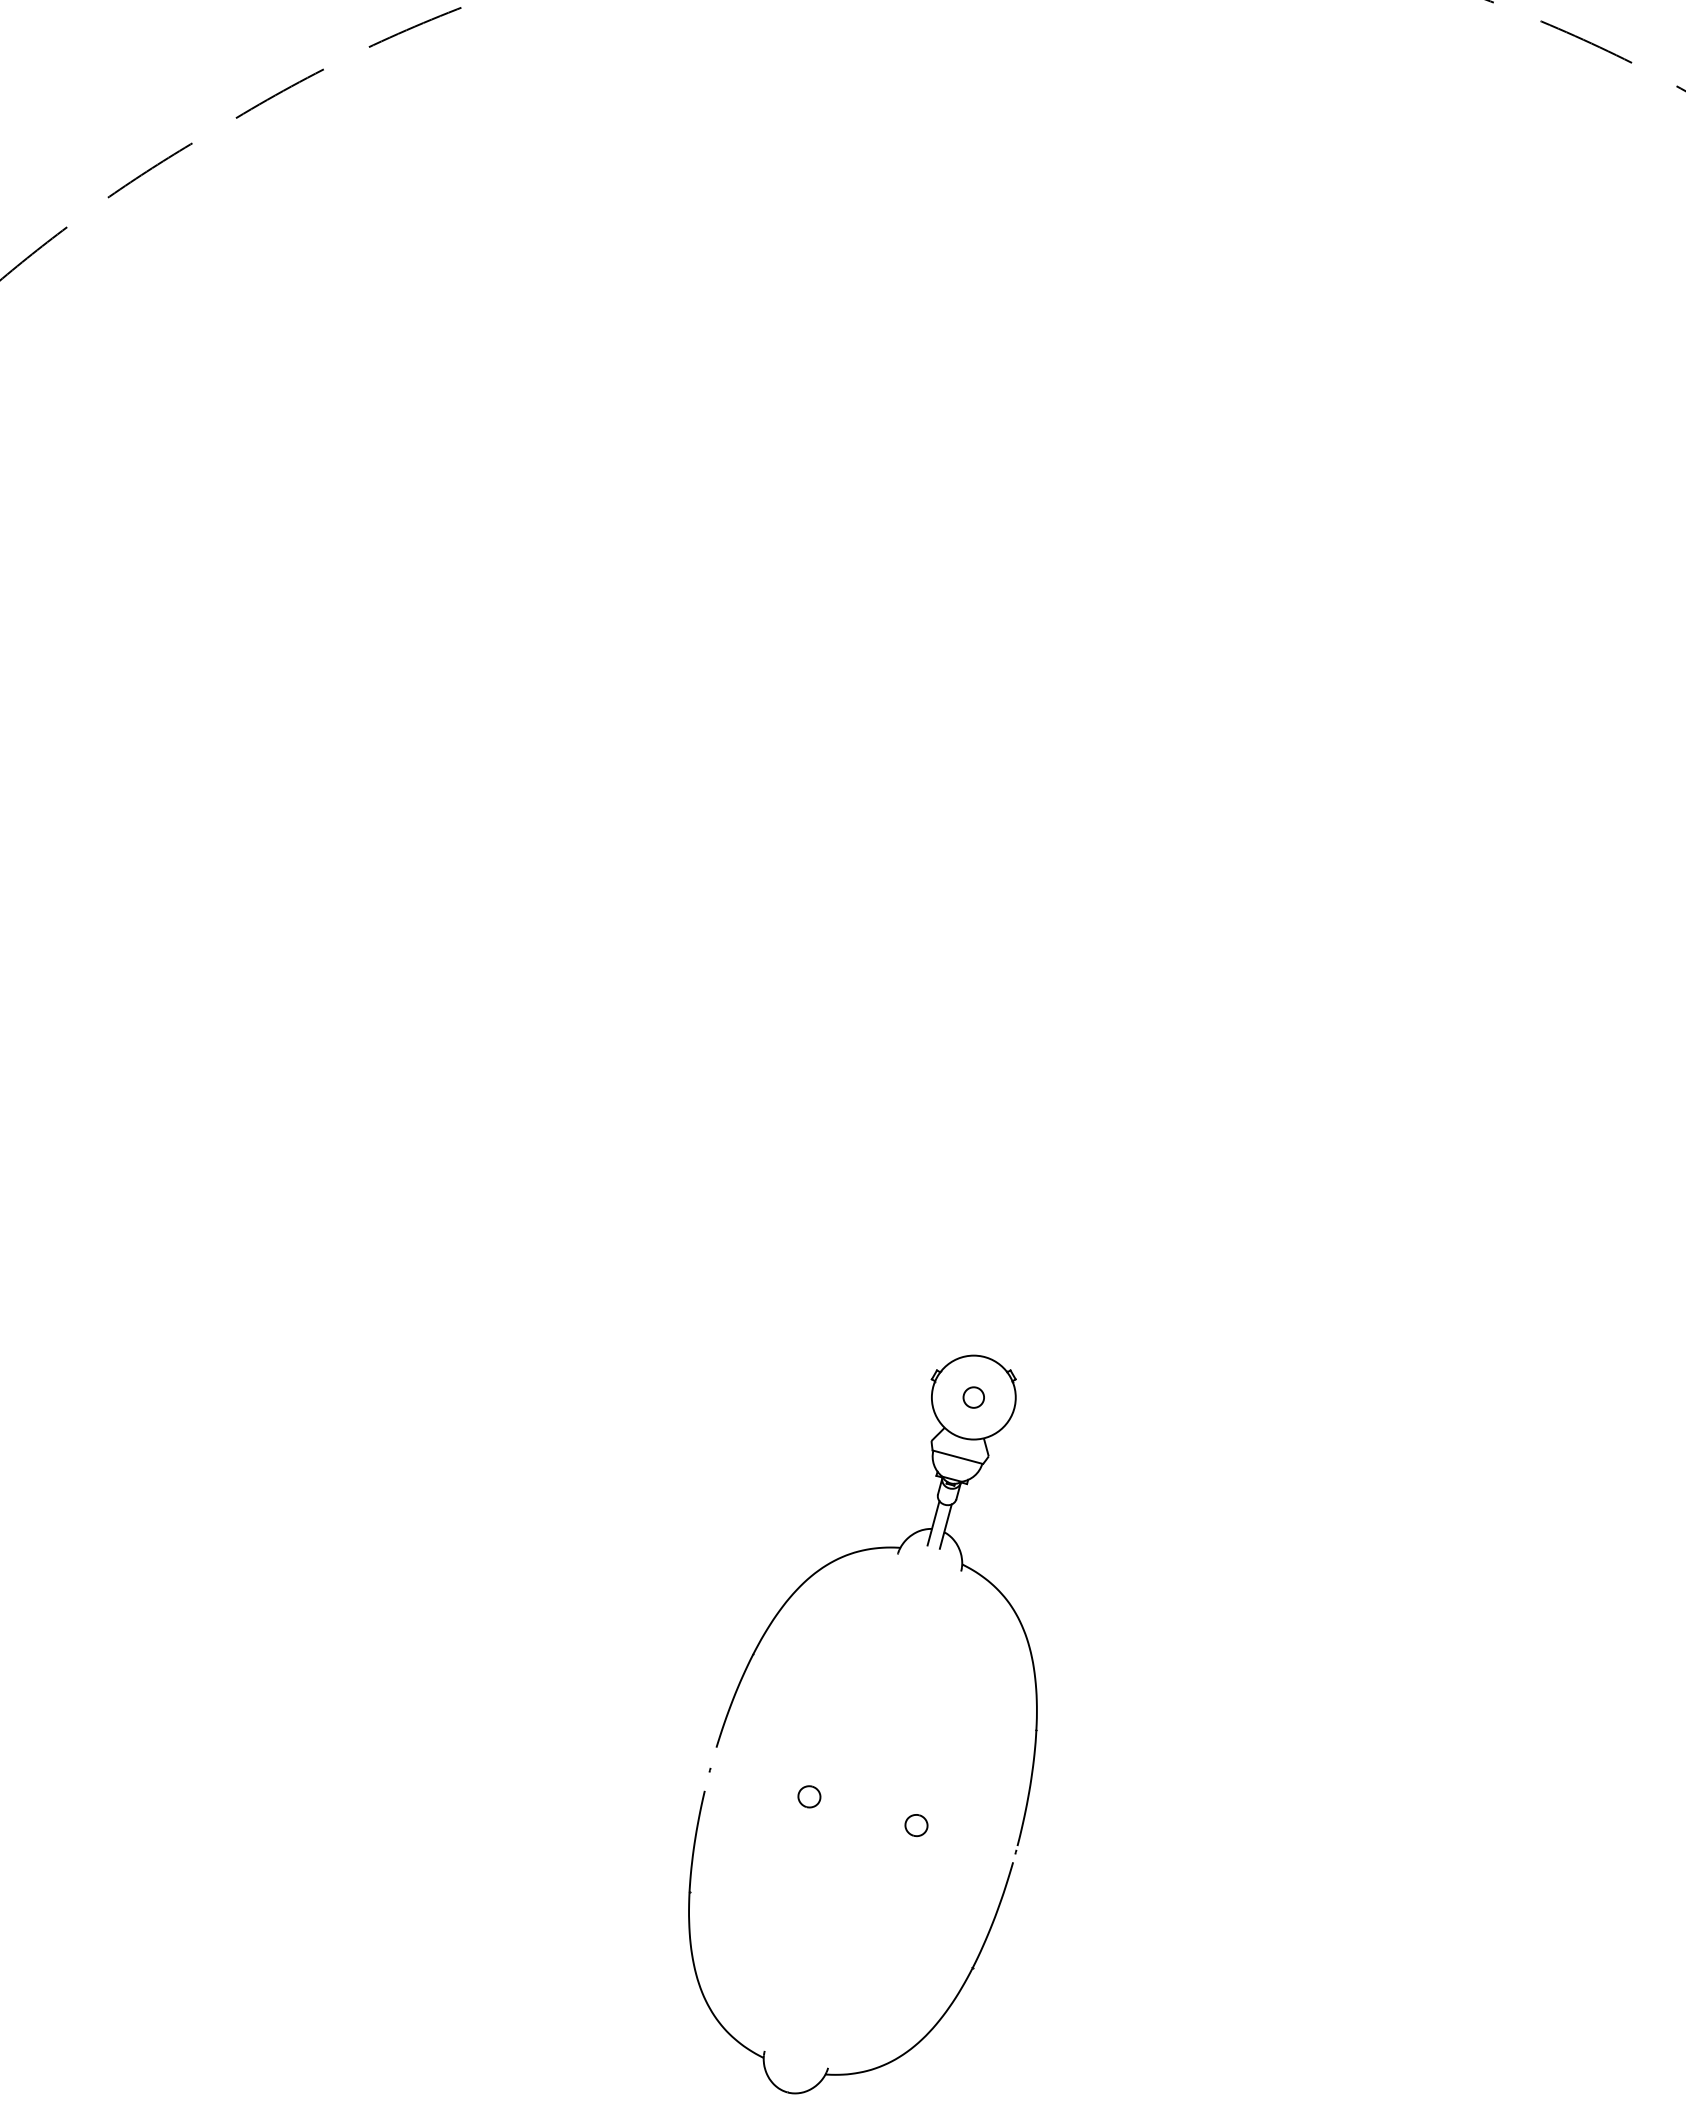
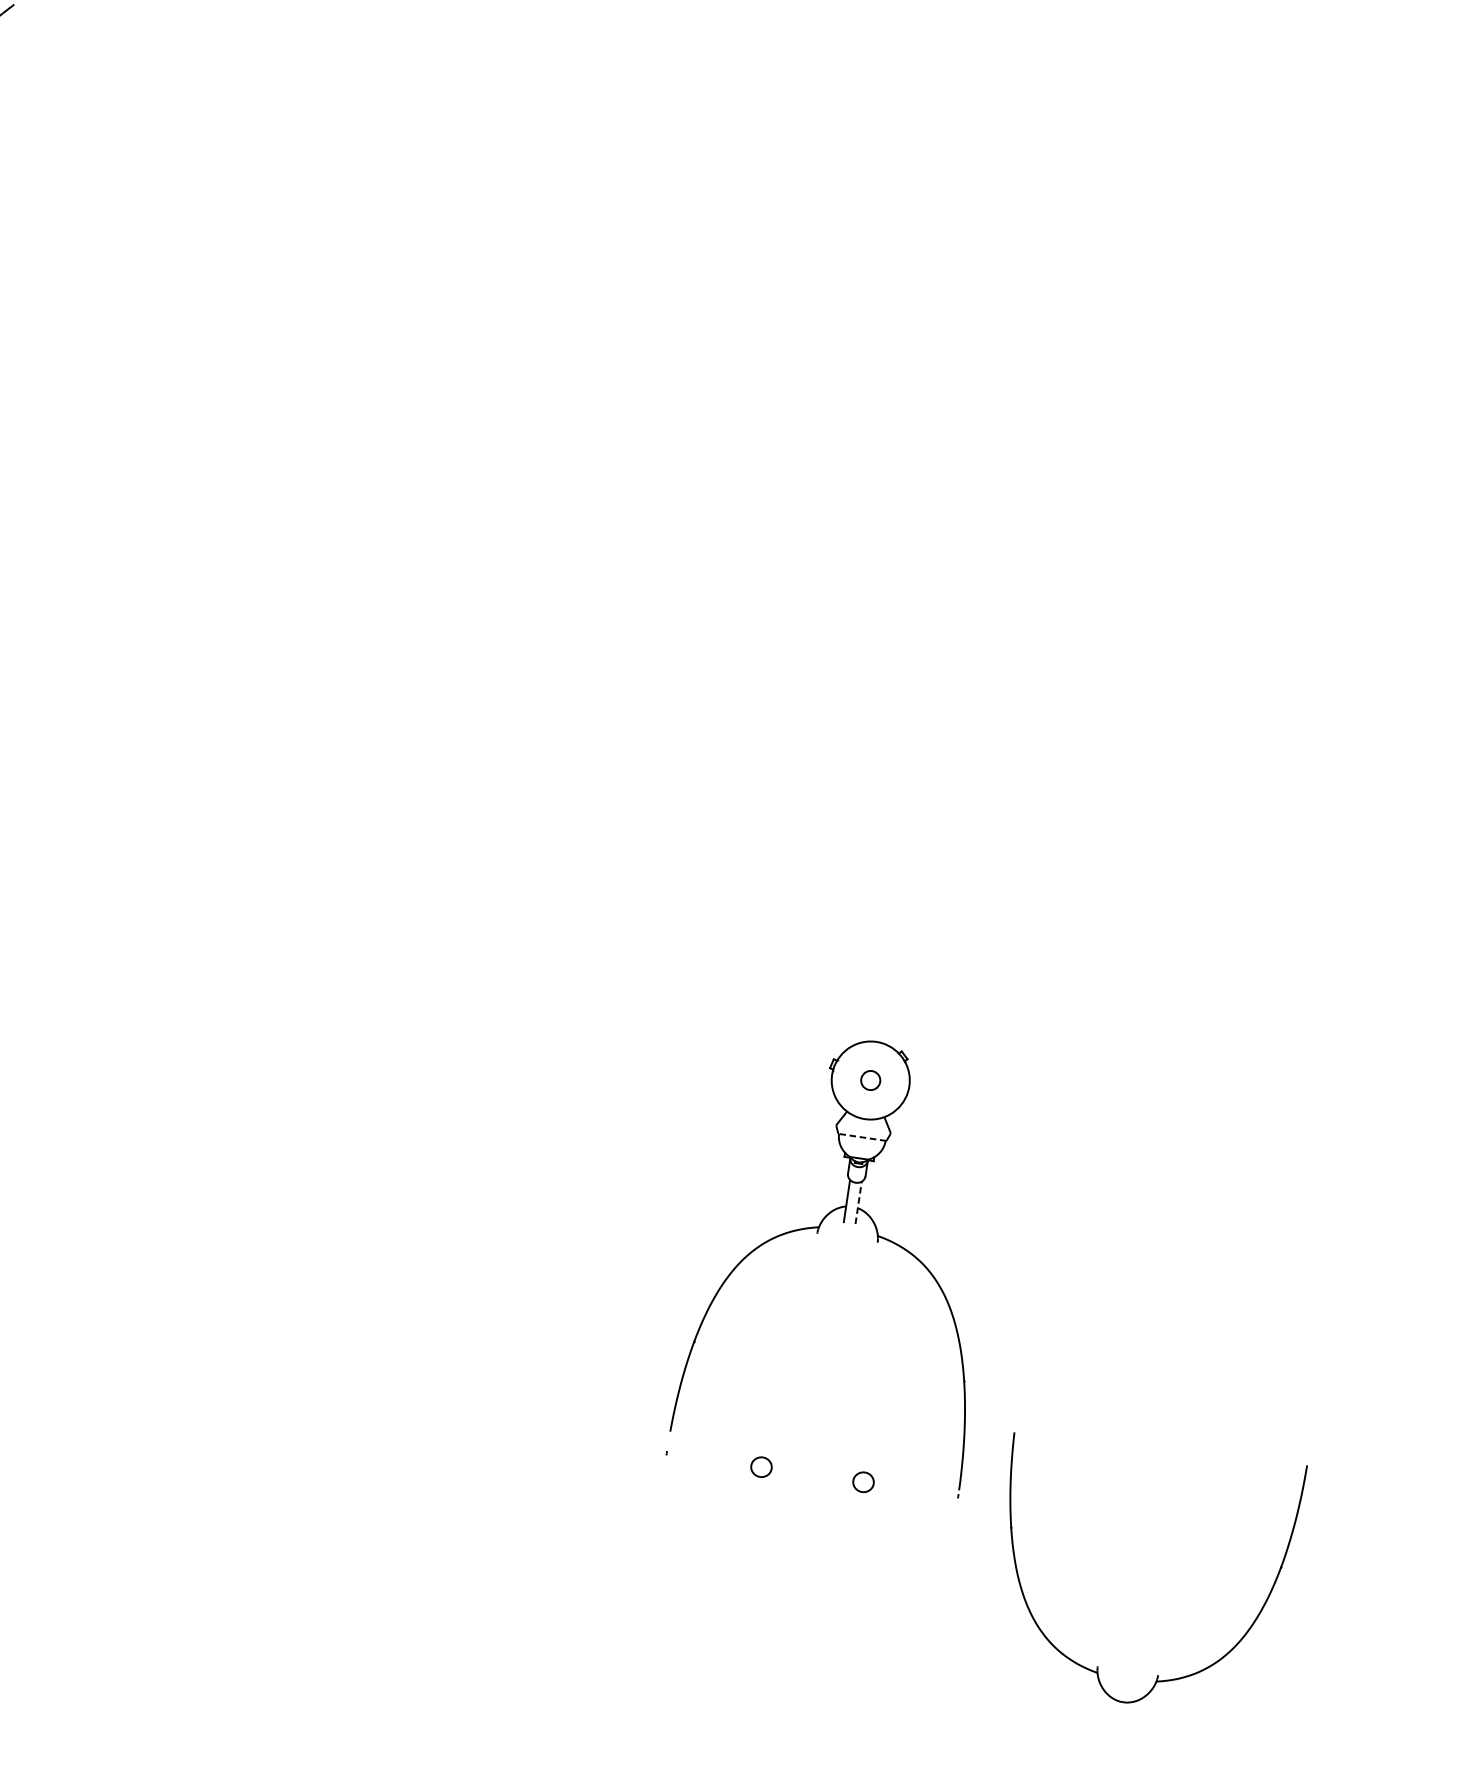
line: (957, 1457) -> (862, 1137), solid -> dashed
line: (945, 1526) -> (858, 1202), solid -> dashed
part: (943, 2013) -> (1258, 1612), moved

